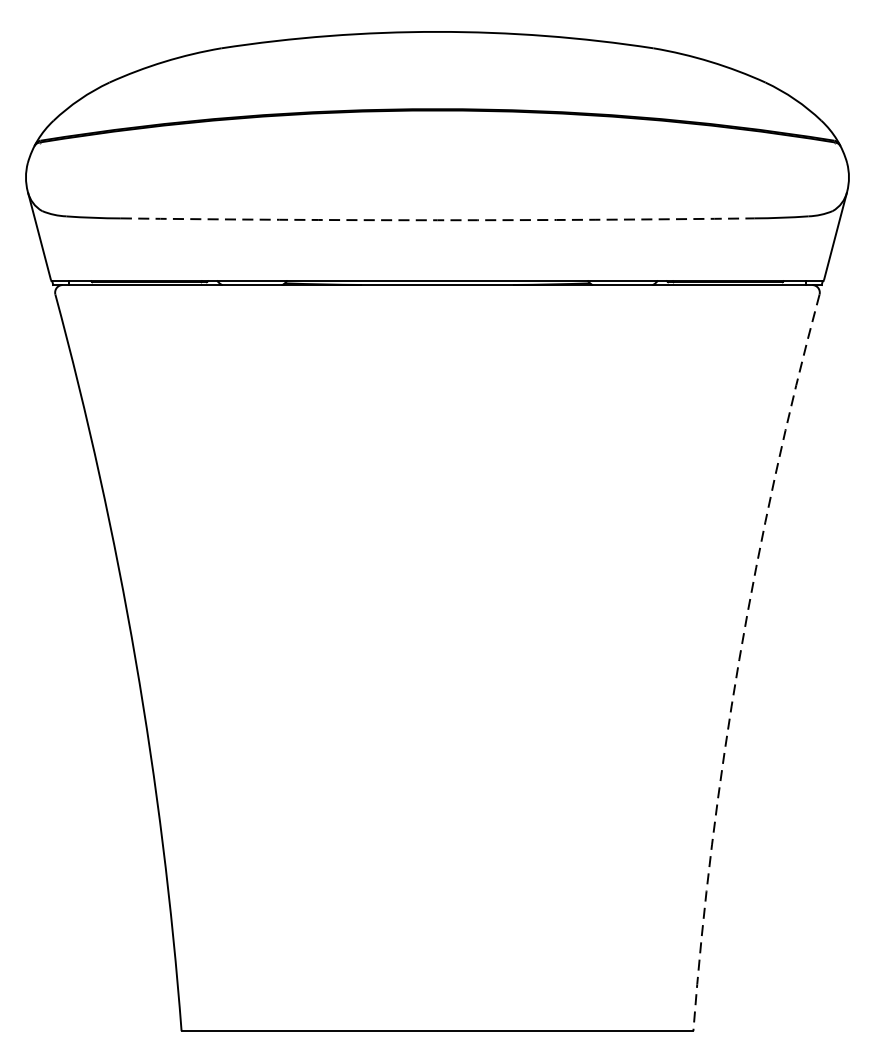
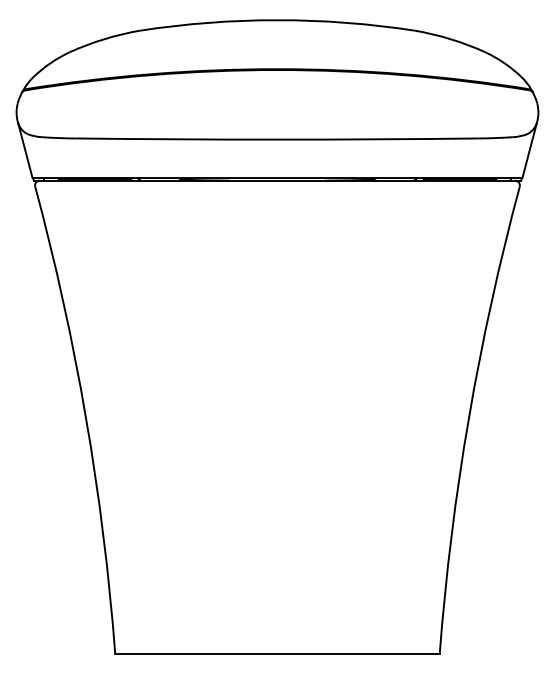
arc: (437, 220) -> (277, 139), dashed -> solid
arc: (738, 660) -> (468, 418), dashed -> solid

